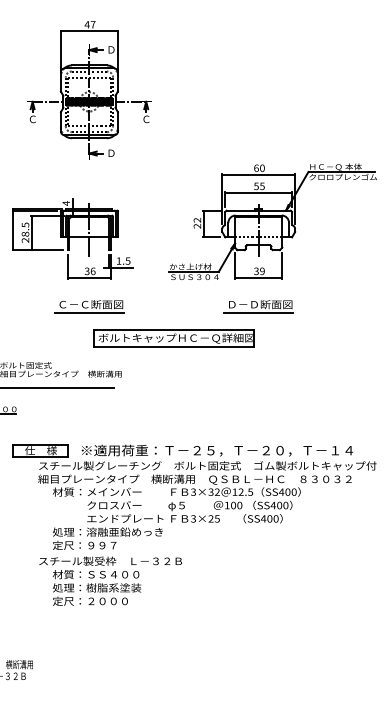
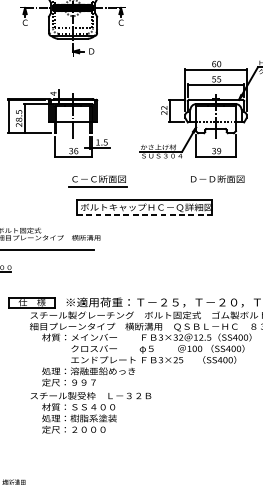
part: (89, 306) -> (97, 180), moved
line: (258, 313) -> (215, 186), removed
line: (174, 346) -> (144, 214), solid -> dashed

